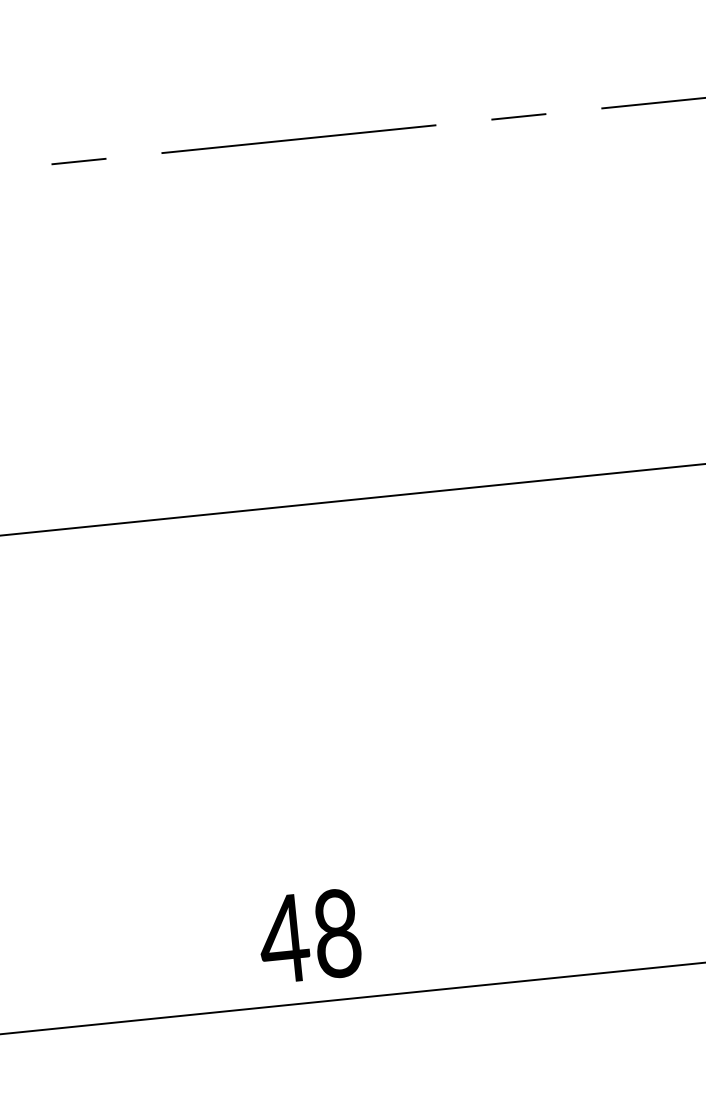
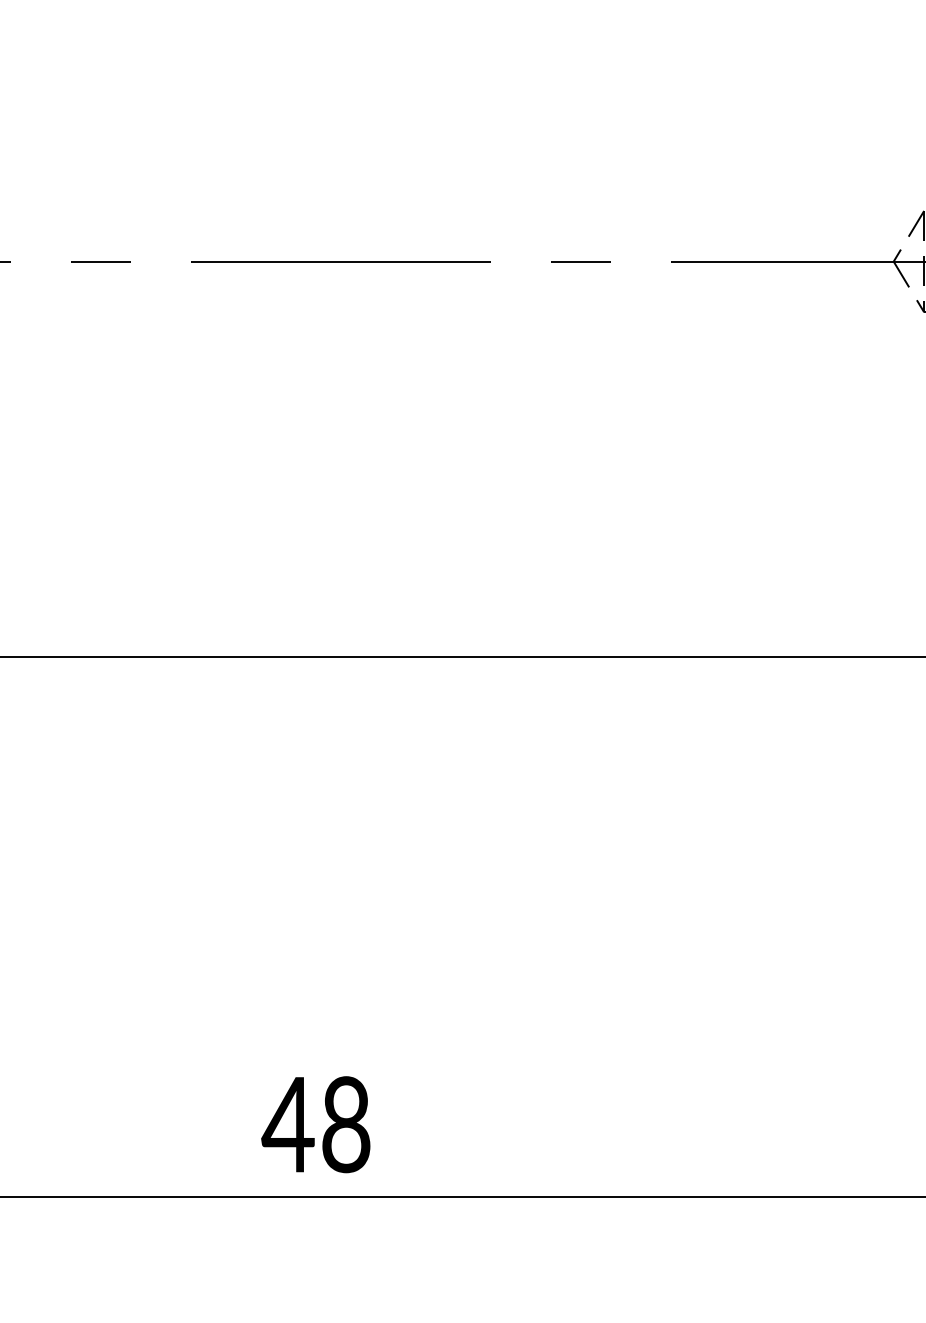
text: (309, 936) -> (315, 1124), moved

